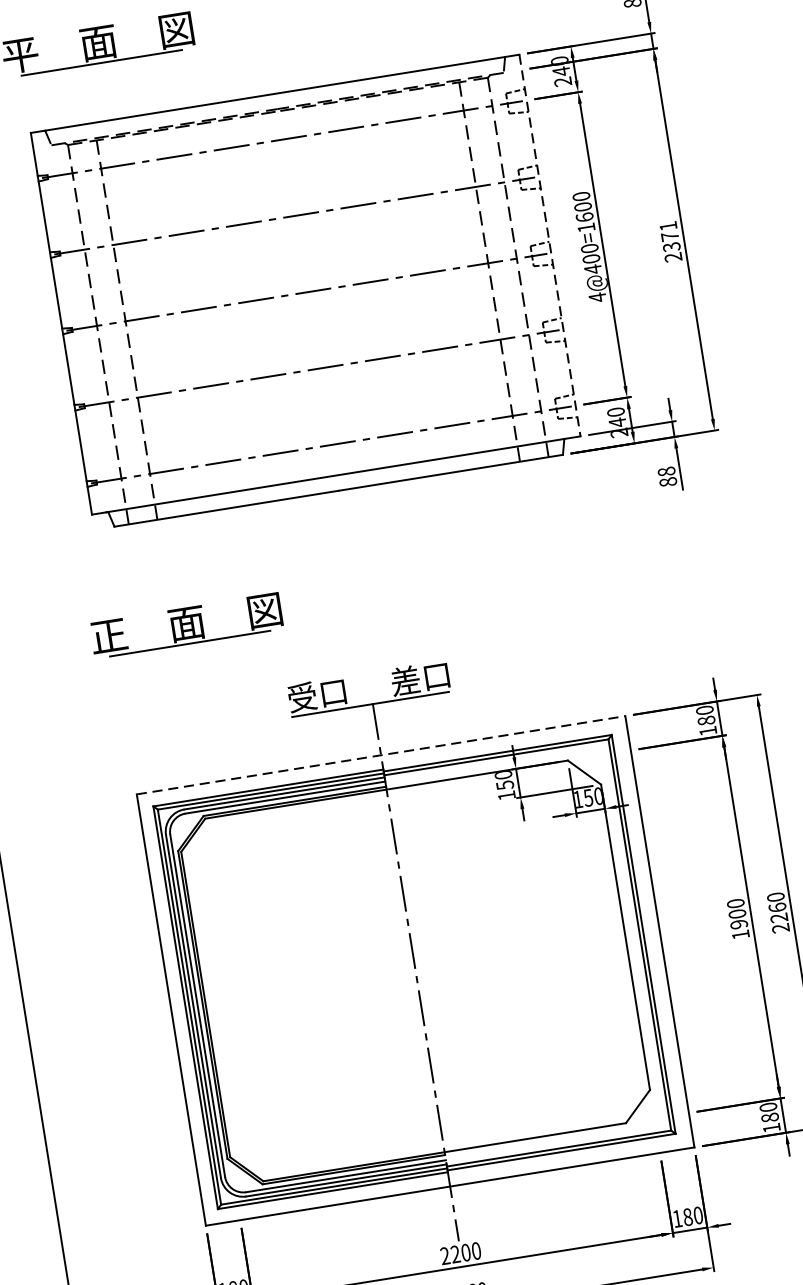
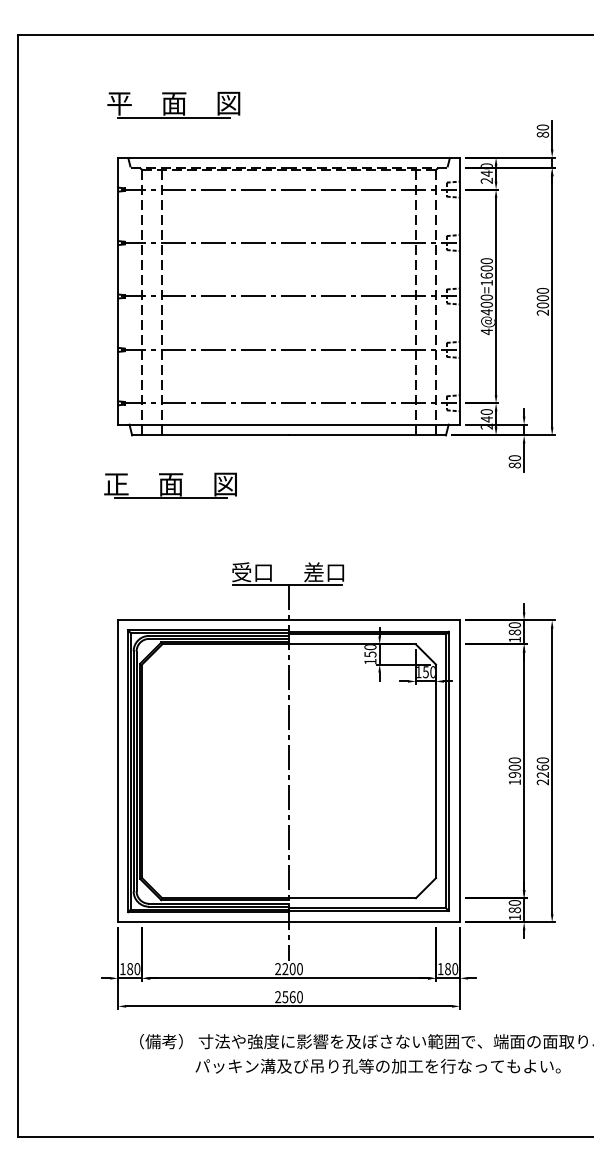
text: (669, 237) -> (542, 298), 2371 -> 2000
line: (550, 245) -> (460, 291), dashed -> solid
text: (666, 472) -> (514, 458), 88 -> 80
part: (186, 625) -> (170, 485), moved
line: (381, 755) -> (289, 620), dashed -> solid

